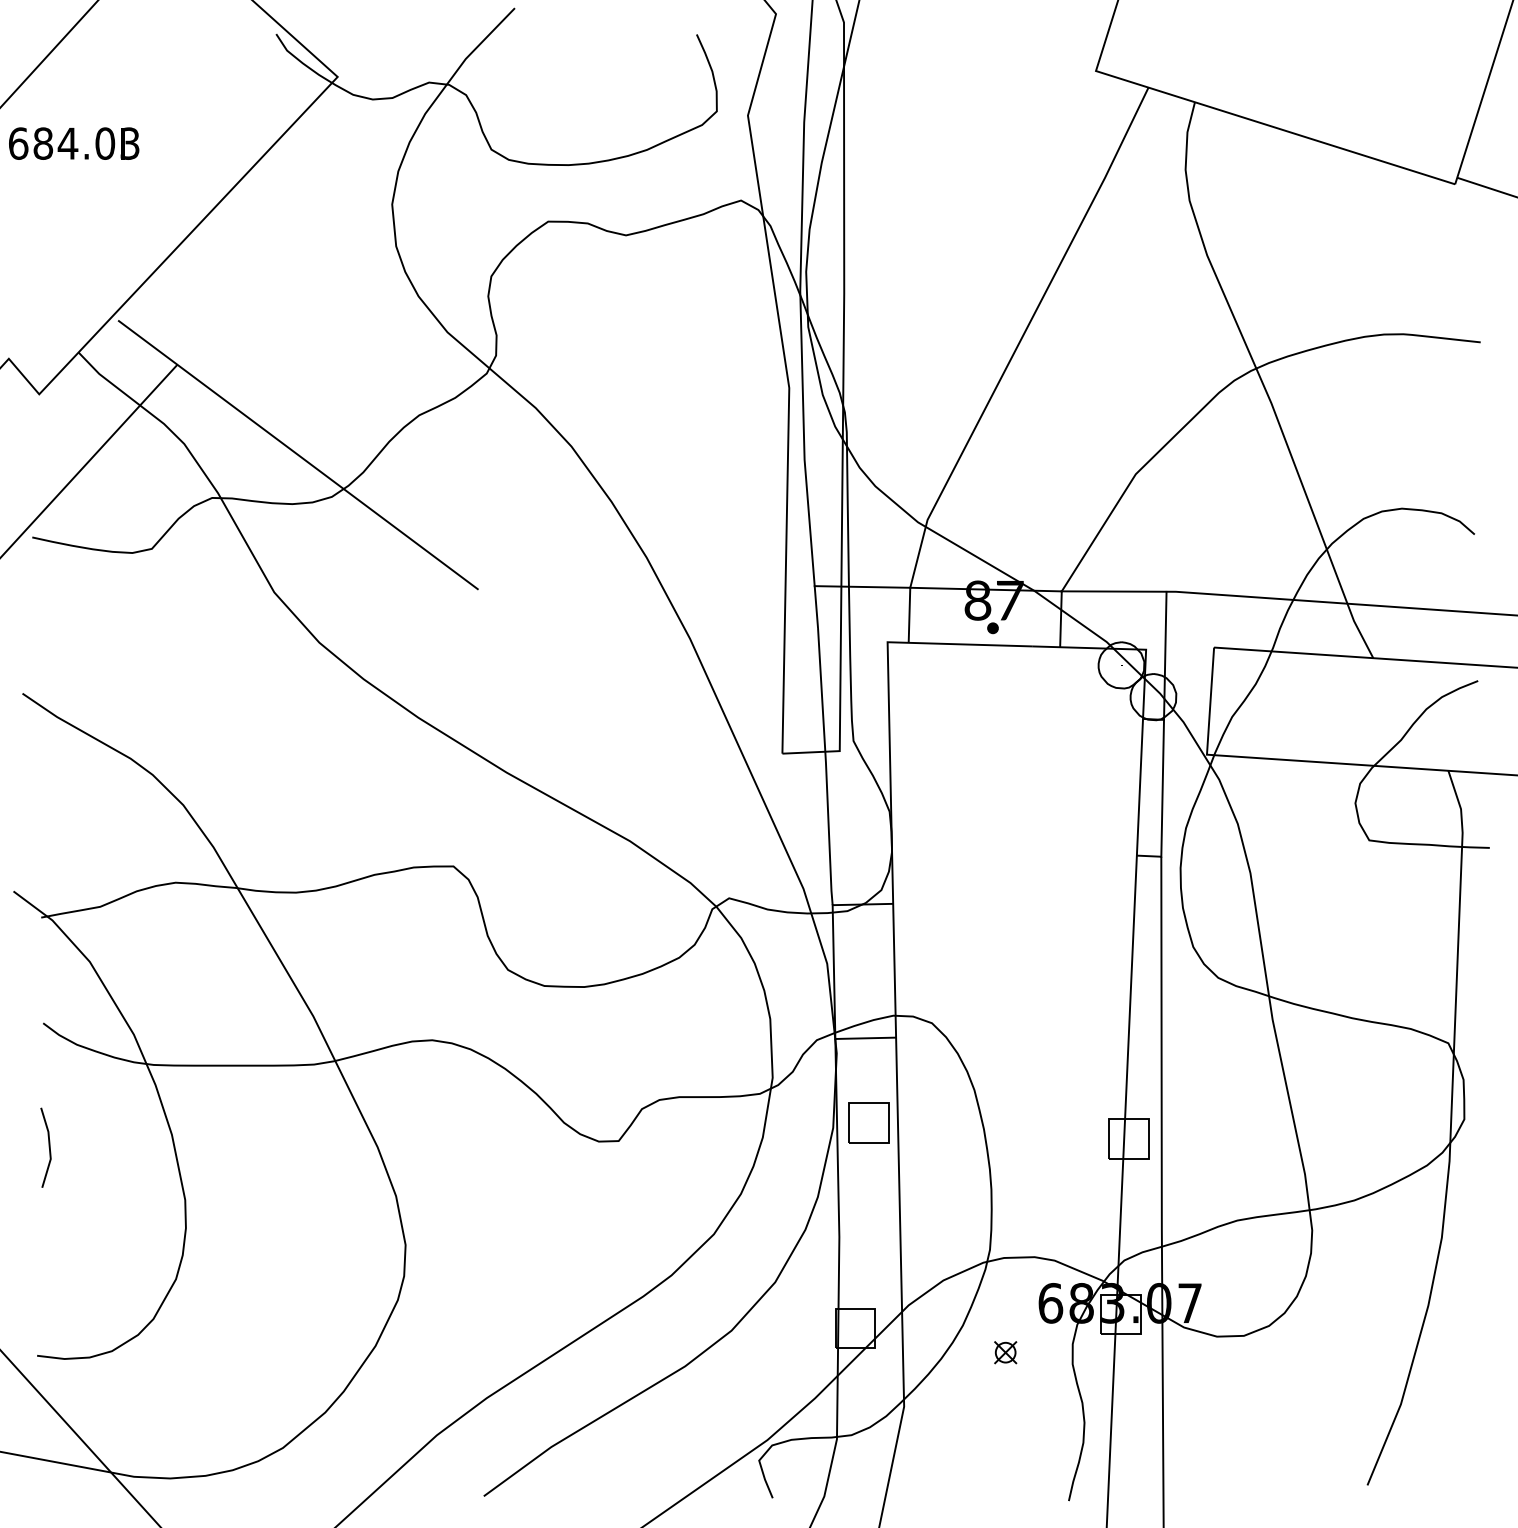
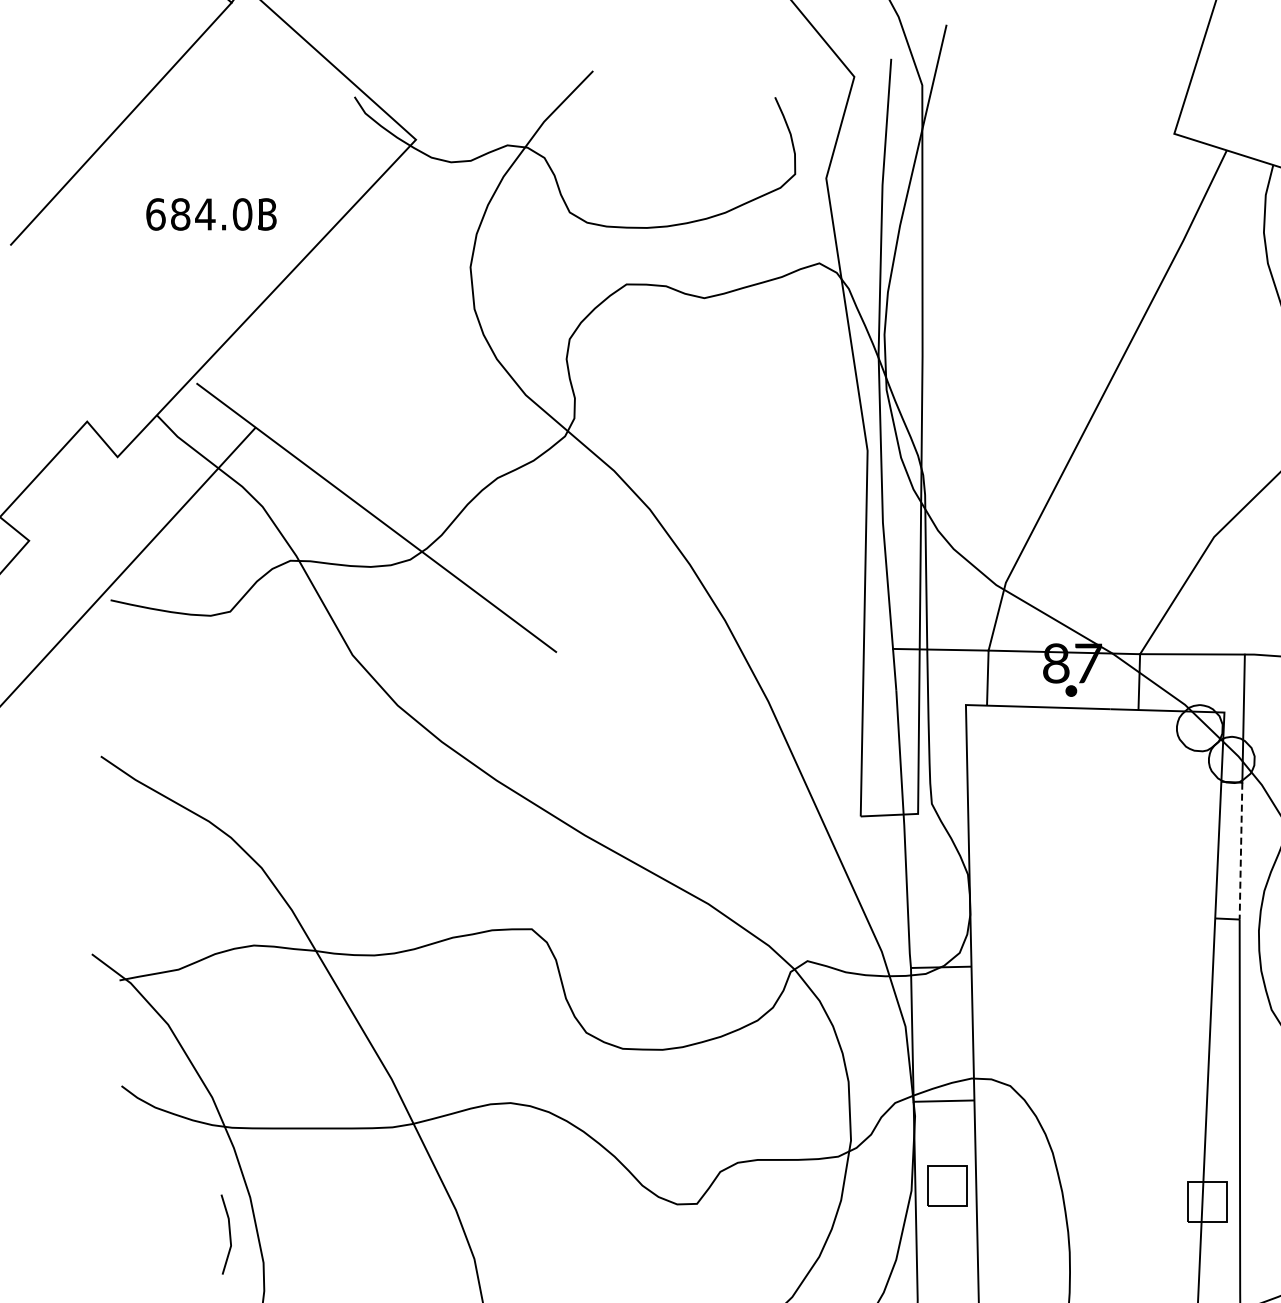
text: (74, 143) -> (211, 214), moved
line: (1162, 788) -> (1240, 851), solid -> dashed
line: (48, 1147) -> (228, 1234), moved

